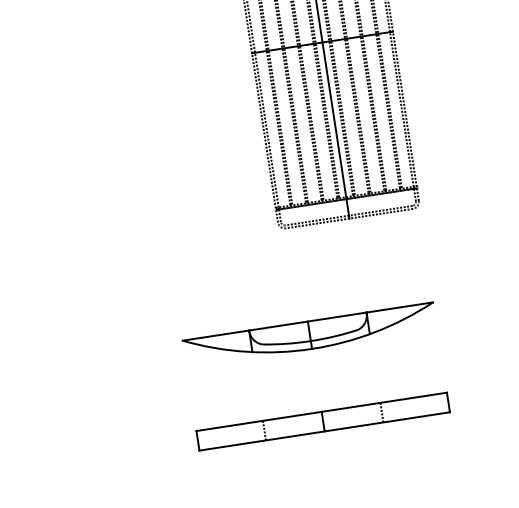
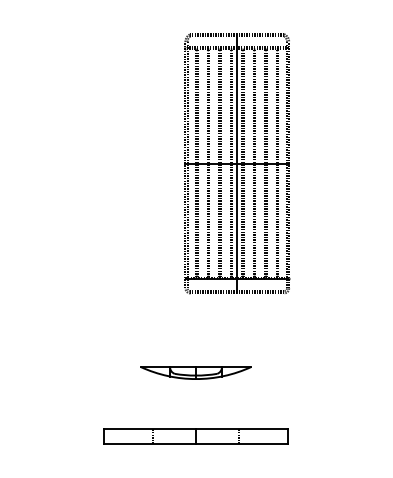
part: (309, 334) -> (195, 372), size x0.6

